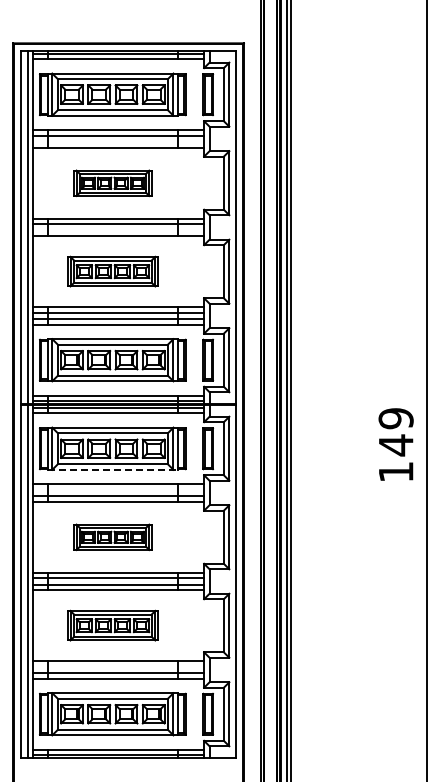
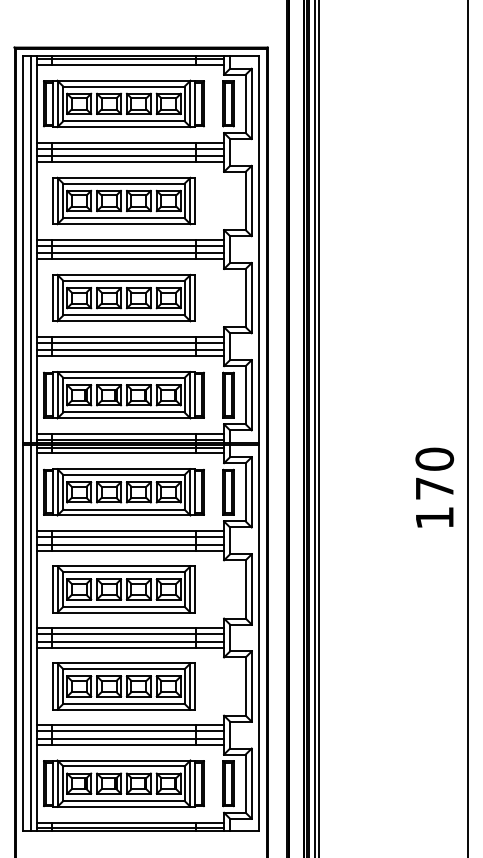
line: (118, 142) -> (130, 156), added
part: (112, 183) -> (123, 201), size x1.67
line: (118, 230) -> (130, 252), added
part: (112, 271) -> (123, 297), size x1.43
text: (395, 432) -> (434, 474), 149 -> 170
line: (112, 469) -> (123, 515), dashed -> solid
line: (118, 489) -> (130, 537), added
part: (112, 537) -> (123, 589), size x1.67
part: (112, 625) -> (123, 686), size x1.43
line: (118, 666) -> (130, 731), added

